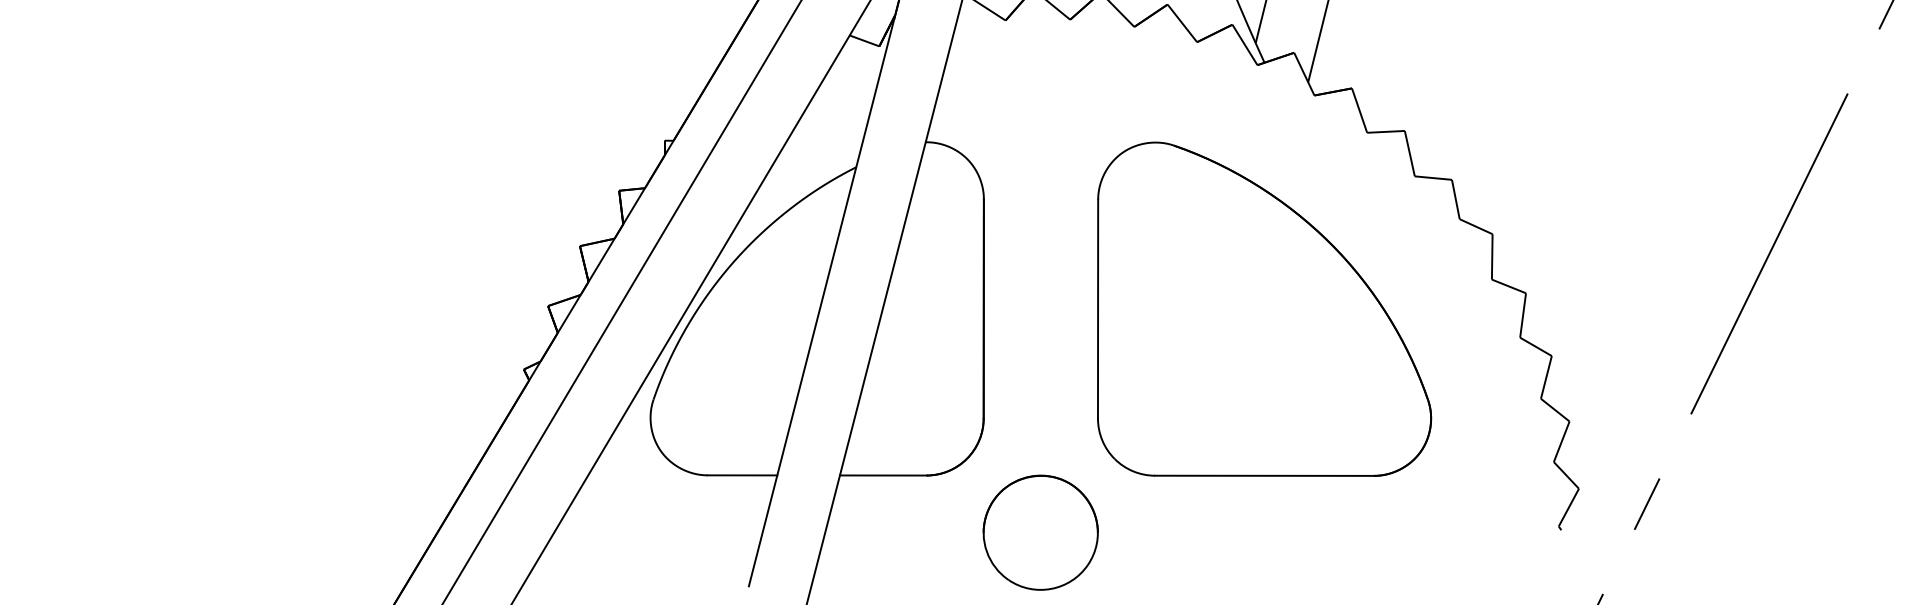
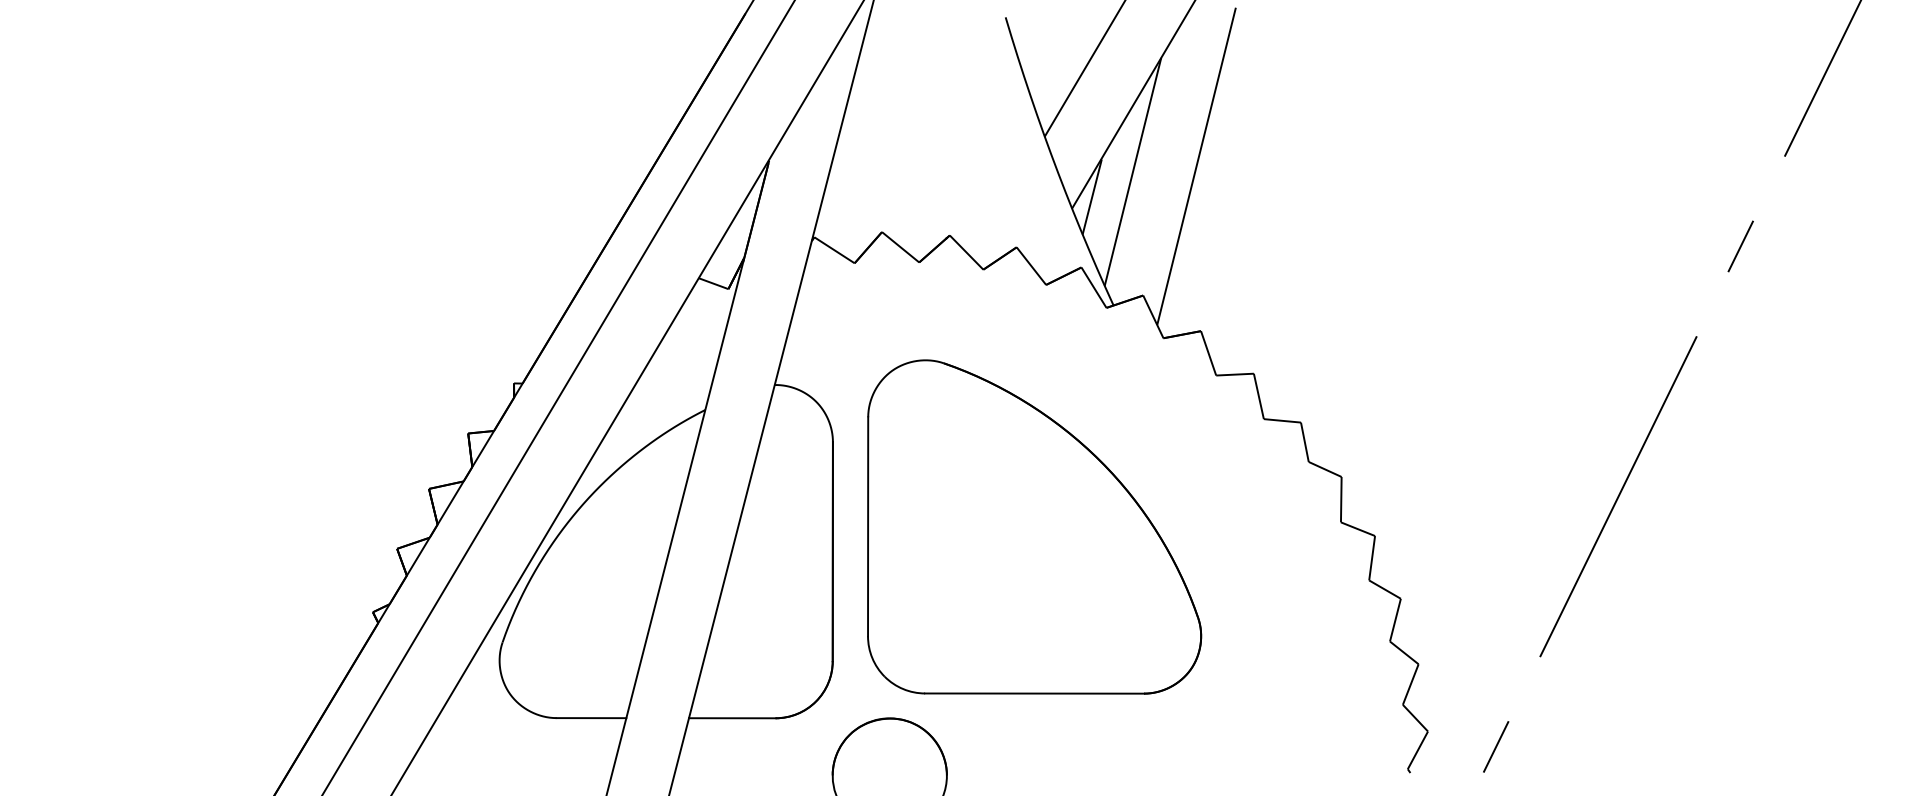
part: (1264, 308) -> (1034, 526), moved

